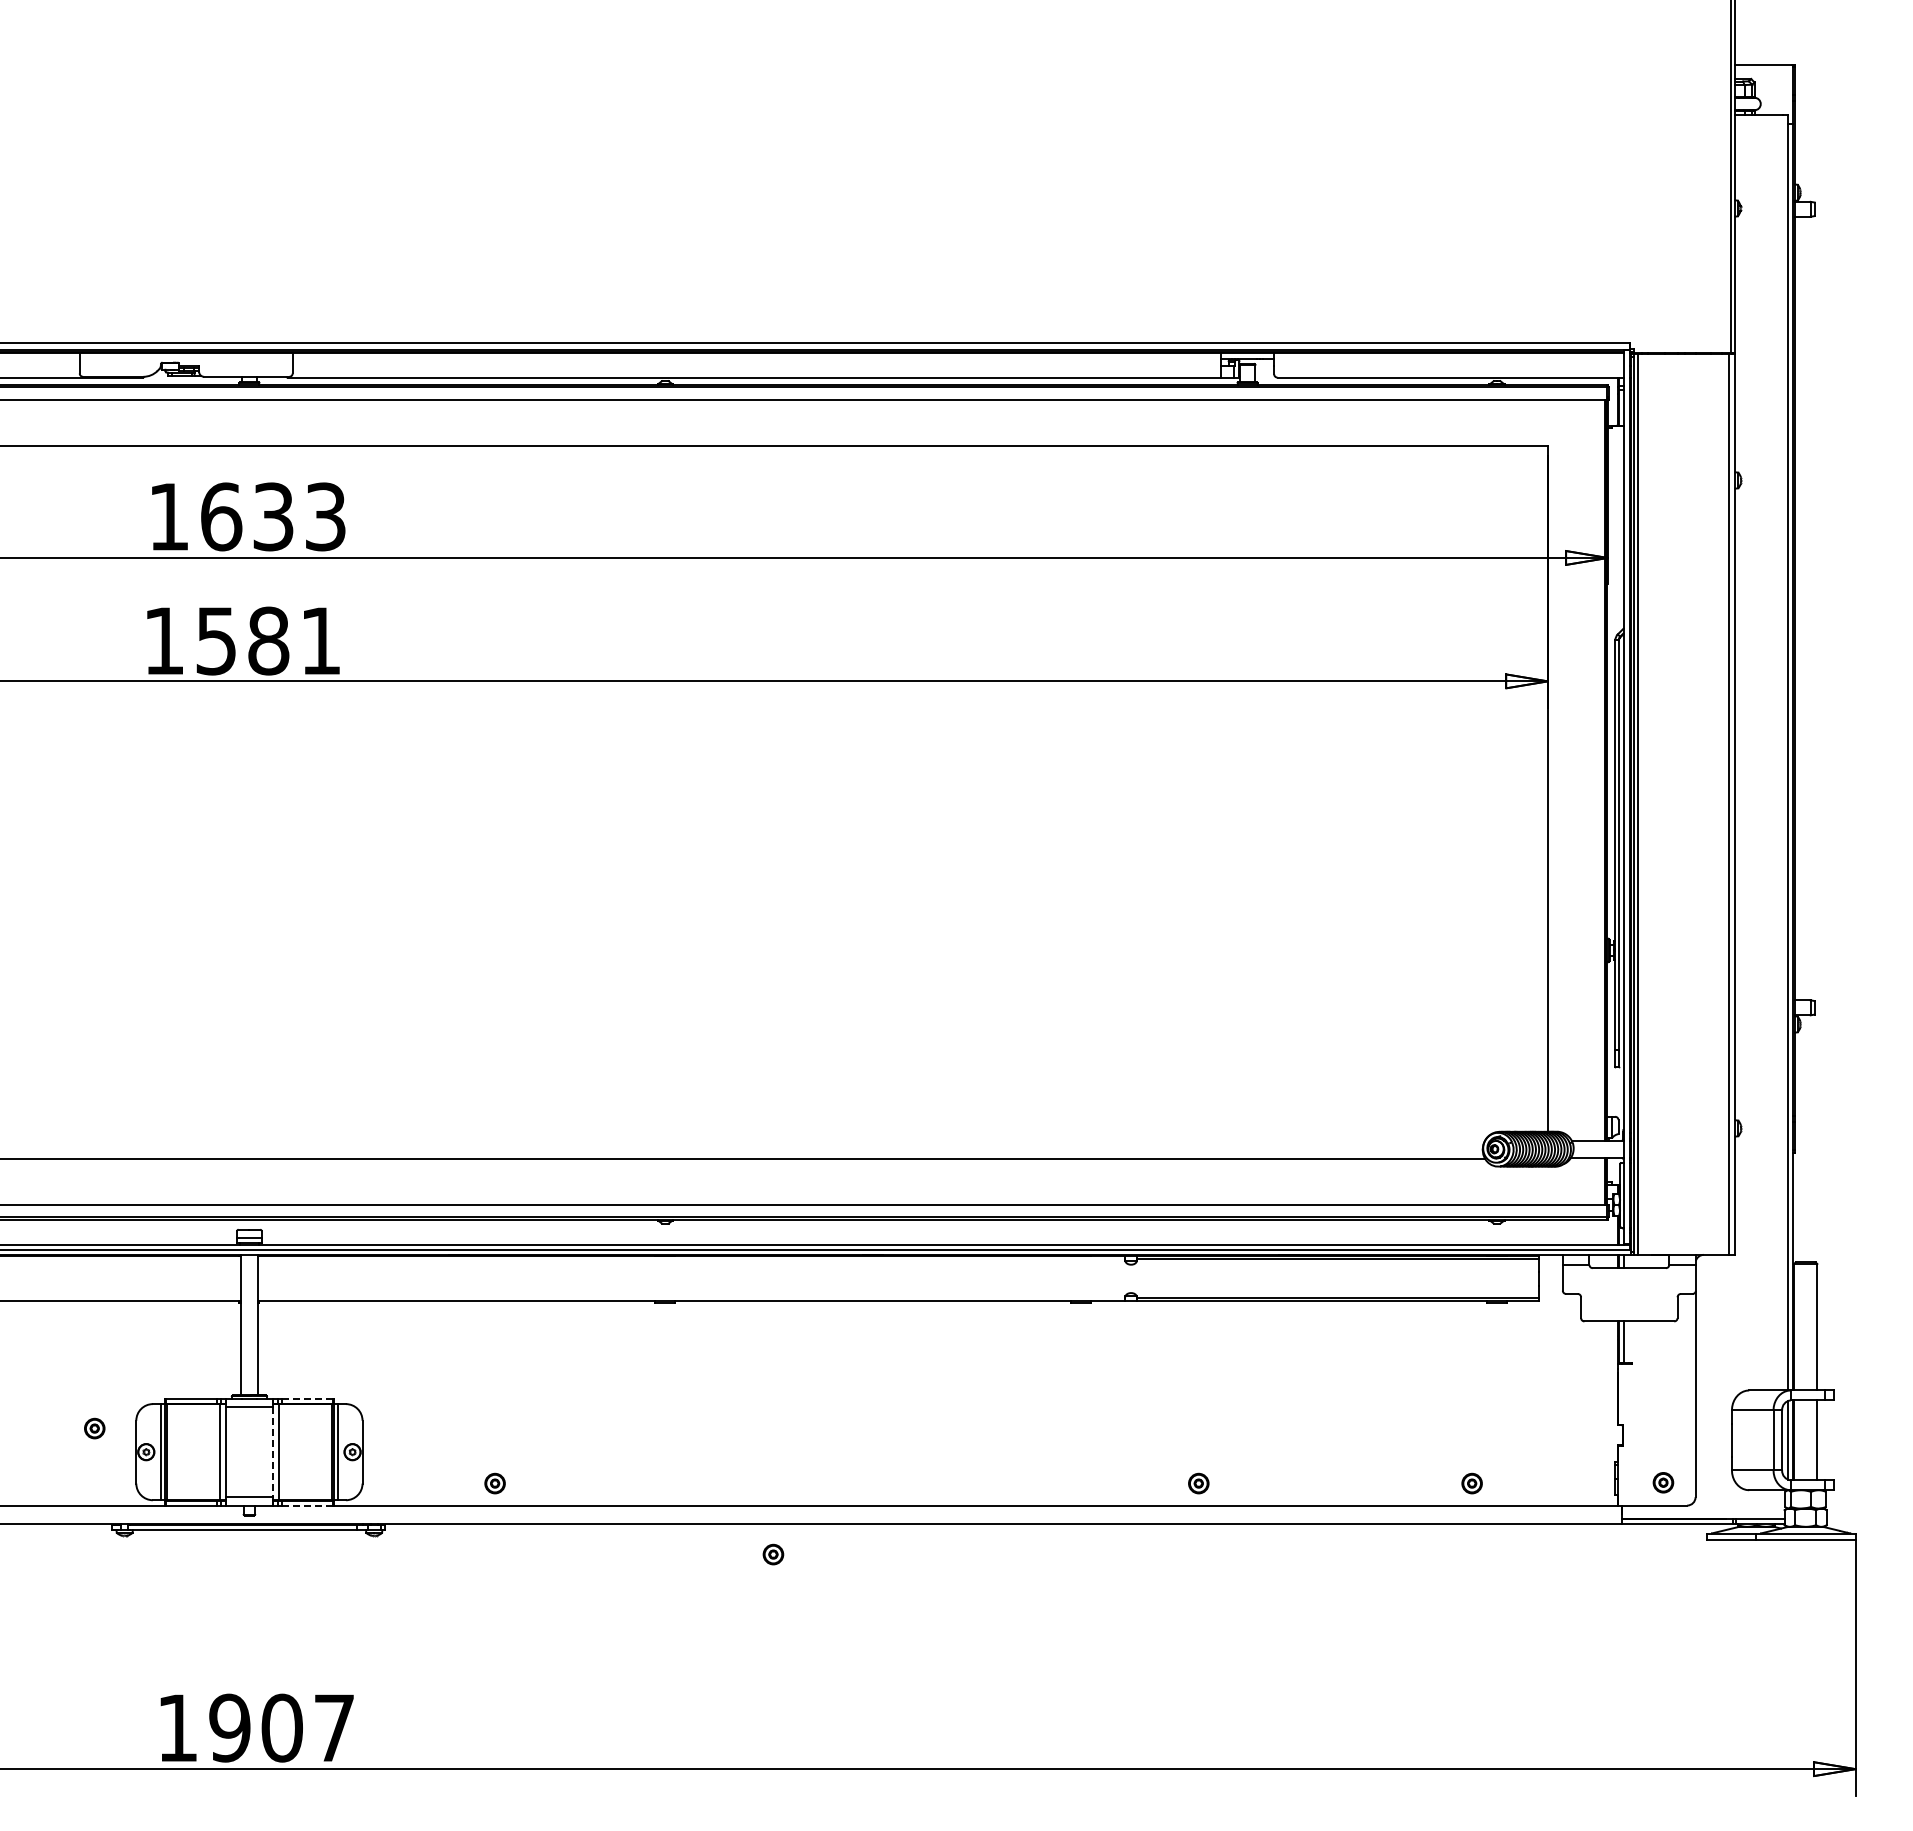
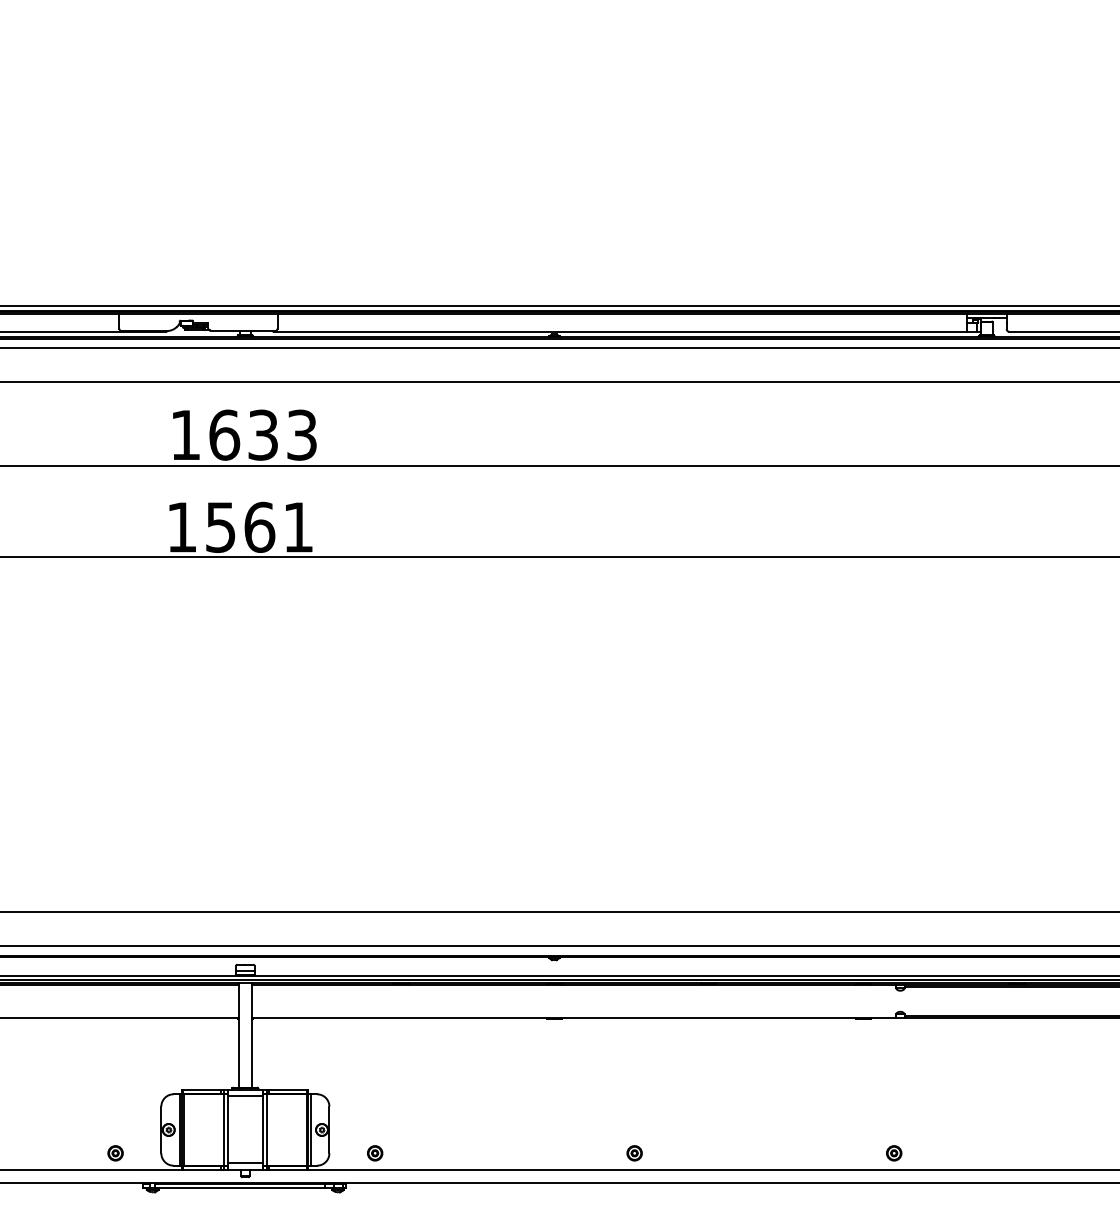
text: (268, 640) -> (259, 526), 1581 -> 1561
line: (306, 1398) -> (287, 1090), dashed -> solid
part: (94, 1428) -> (115, 1153), moved
line: (273, 1452) -> (263, 1130), dashed -> solid
part: (494, 1483) -> (374, 1153), moved
part: (1198, 1483) -> (893, 1153), moved
line: (306, 1505) -> (287, 1169), dashed -> solid
part: (773, 1554) -> (634, 1153), moved

